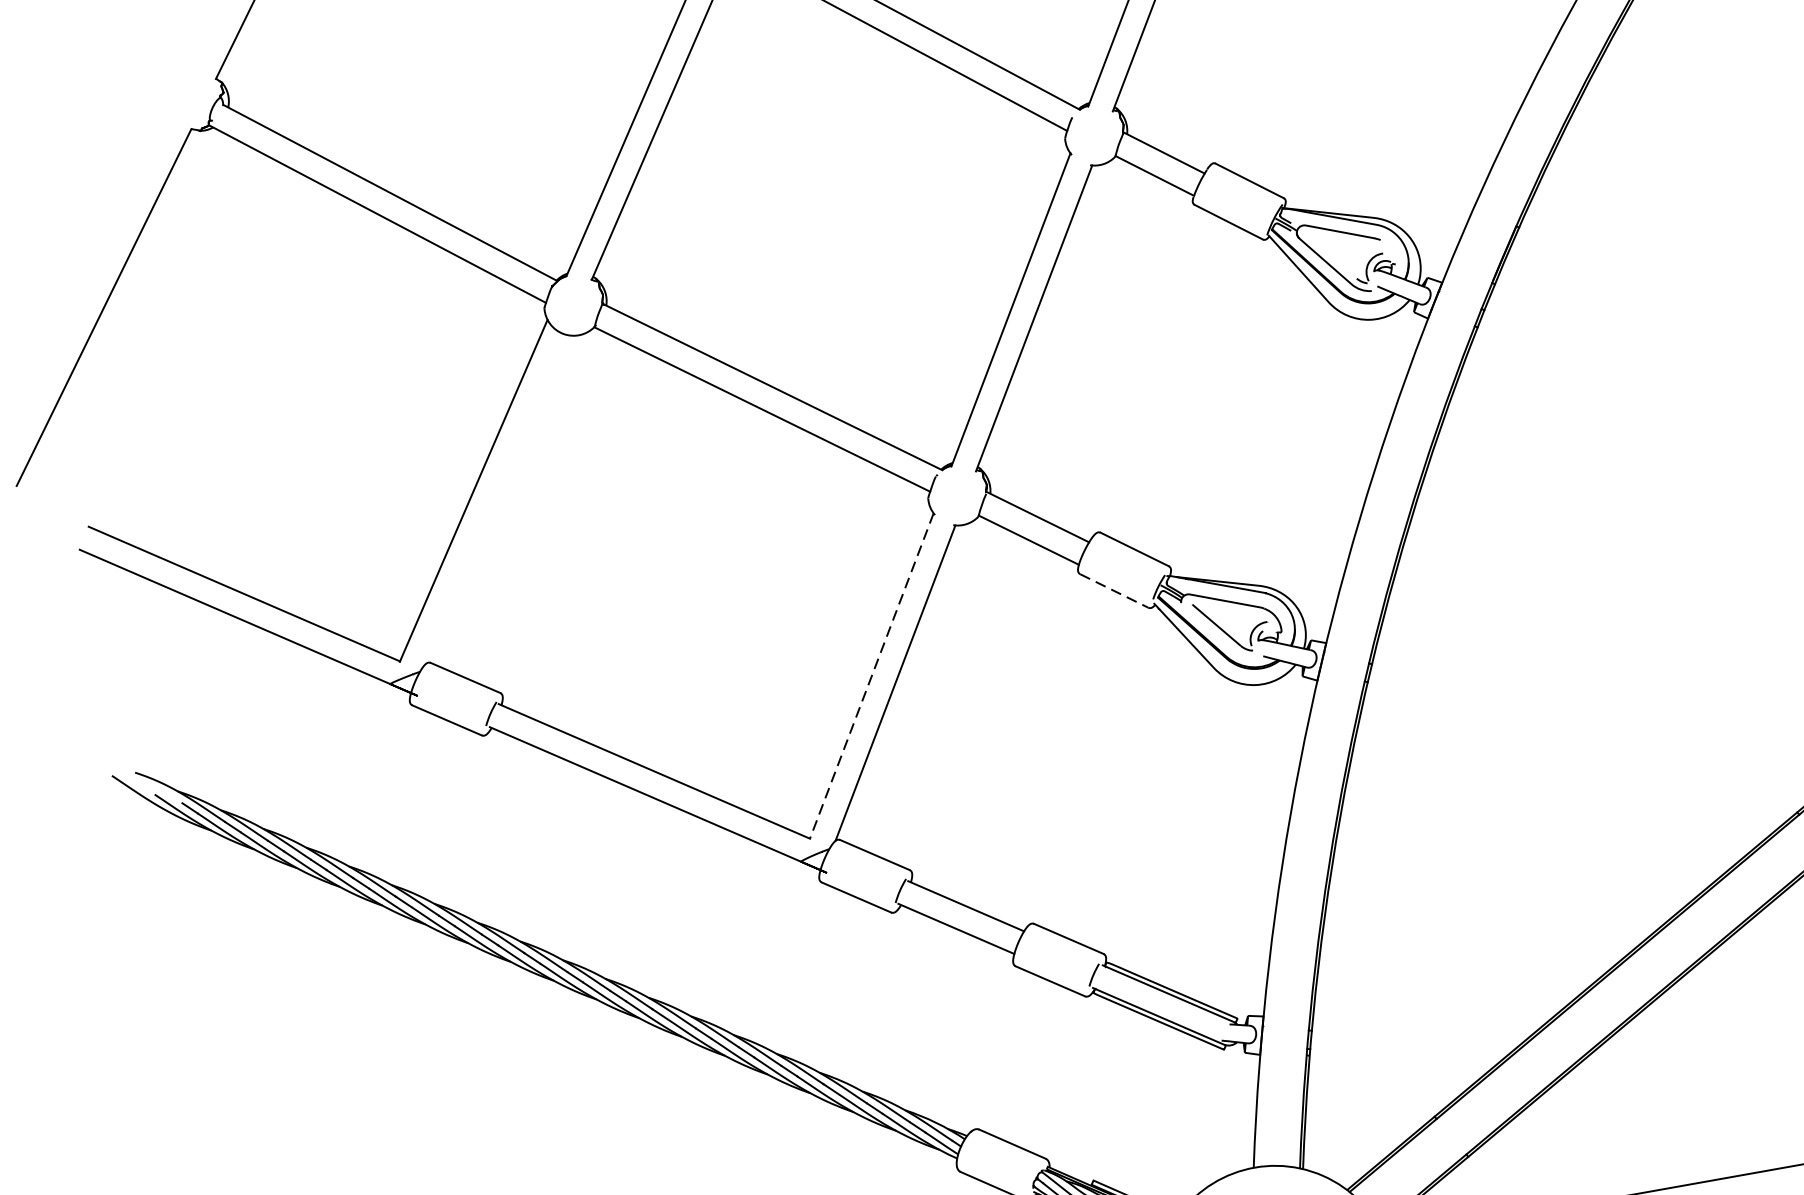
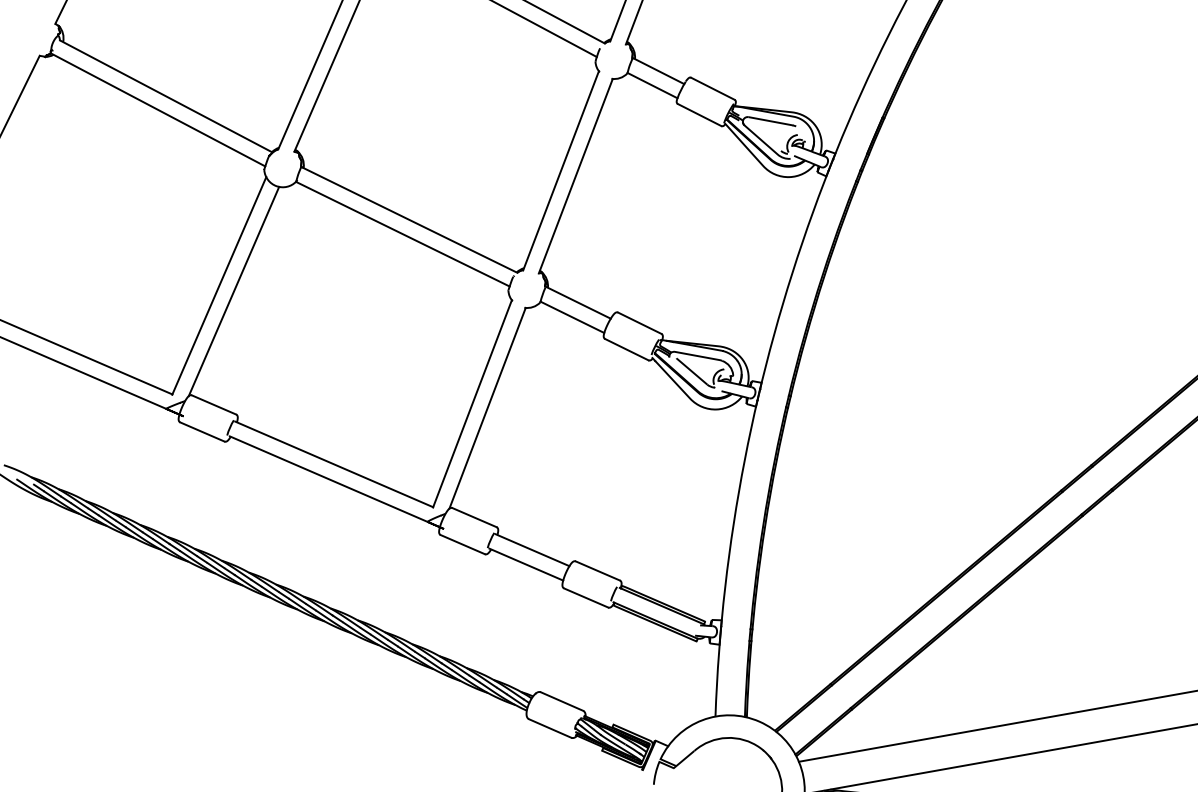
line: (496, 499) -> (233, 291), added
line: (1115, 590) -> (627, 349), dashed -> solid
line: (871, 675) -> (472, 403), dashed -> solid

